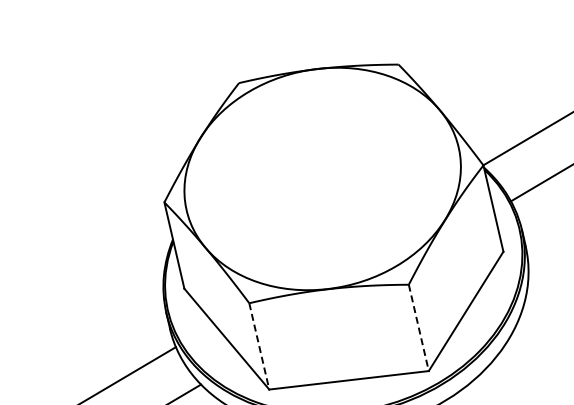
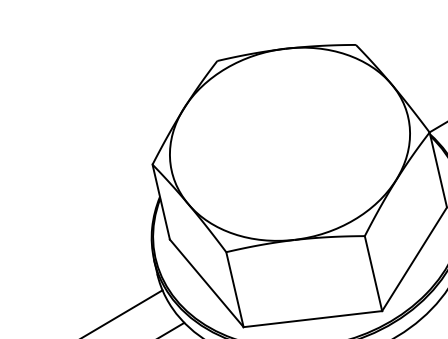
line: (418, 328) -> (373, 274), dashed -> solid
line: (259, 346) -> (235, 289), dashed -> solid

